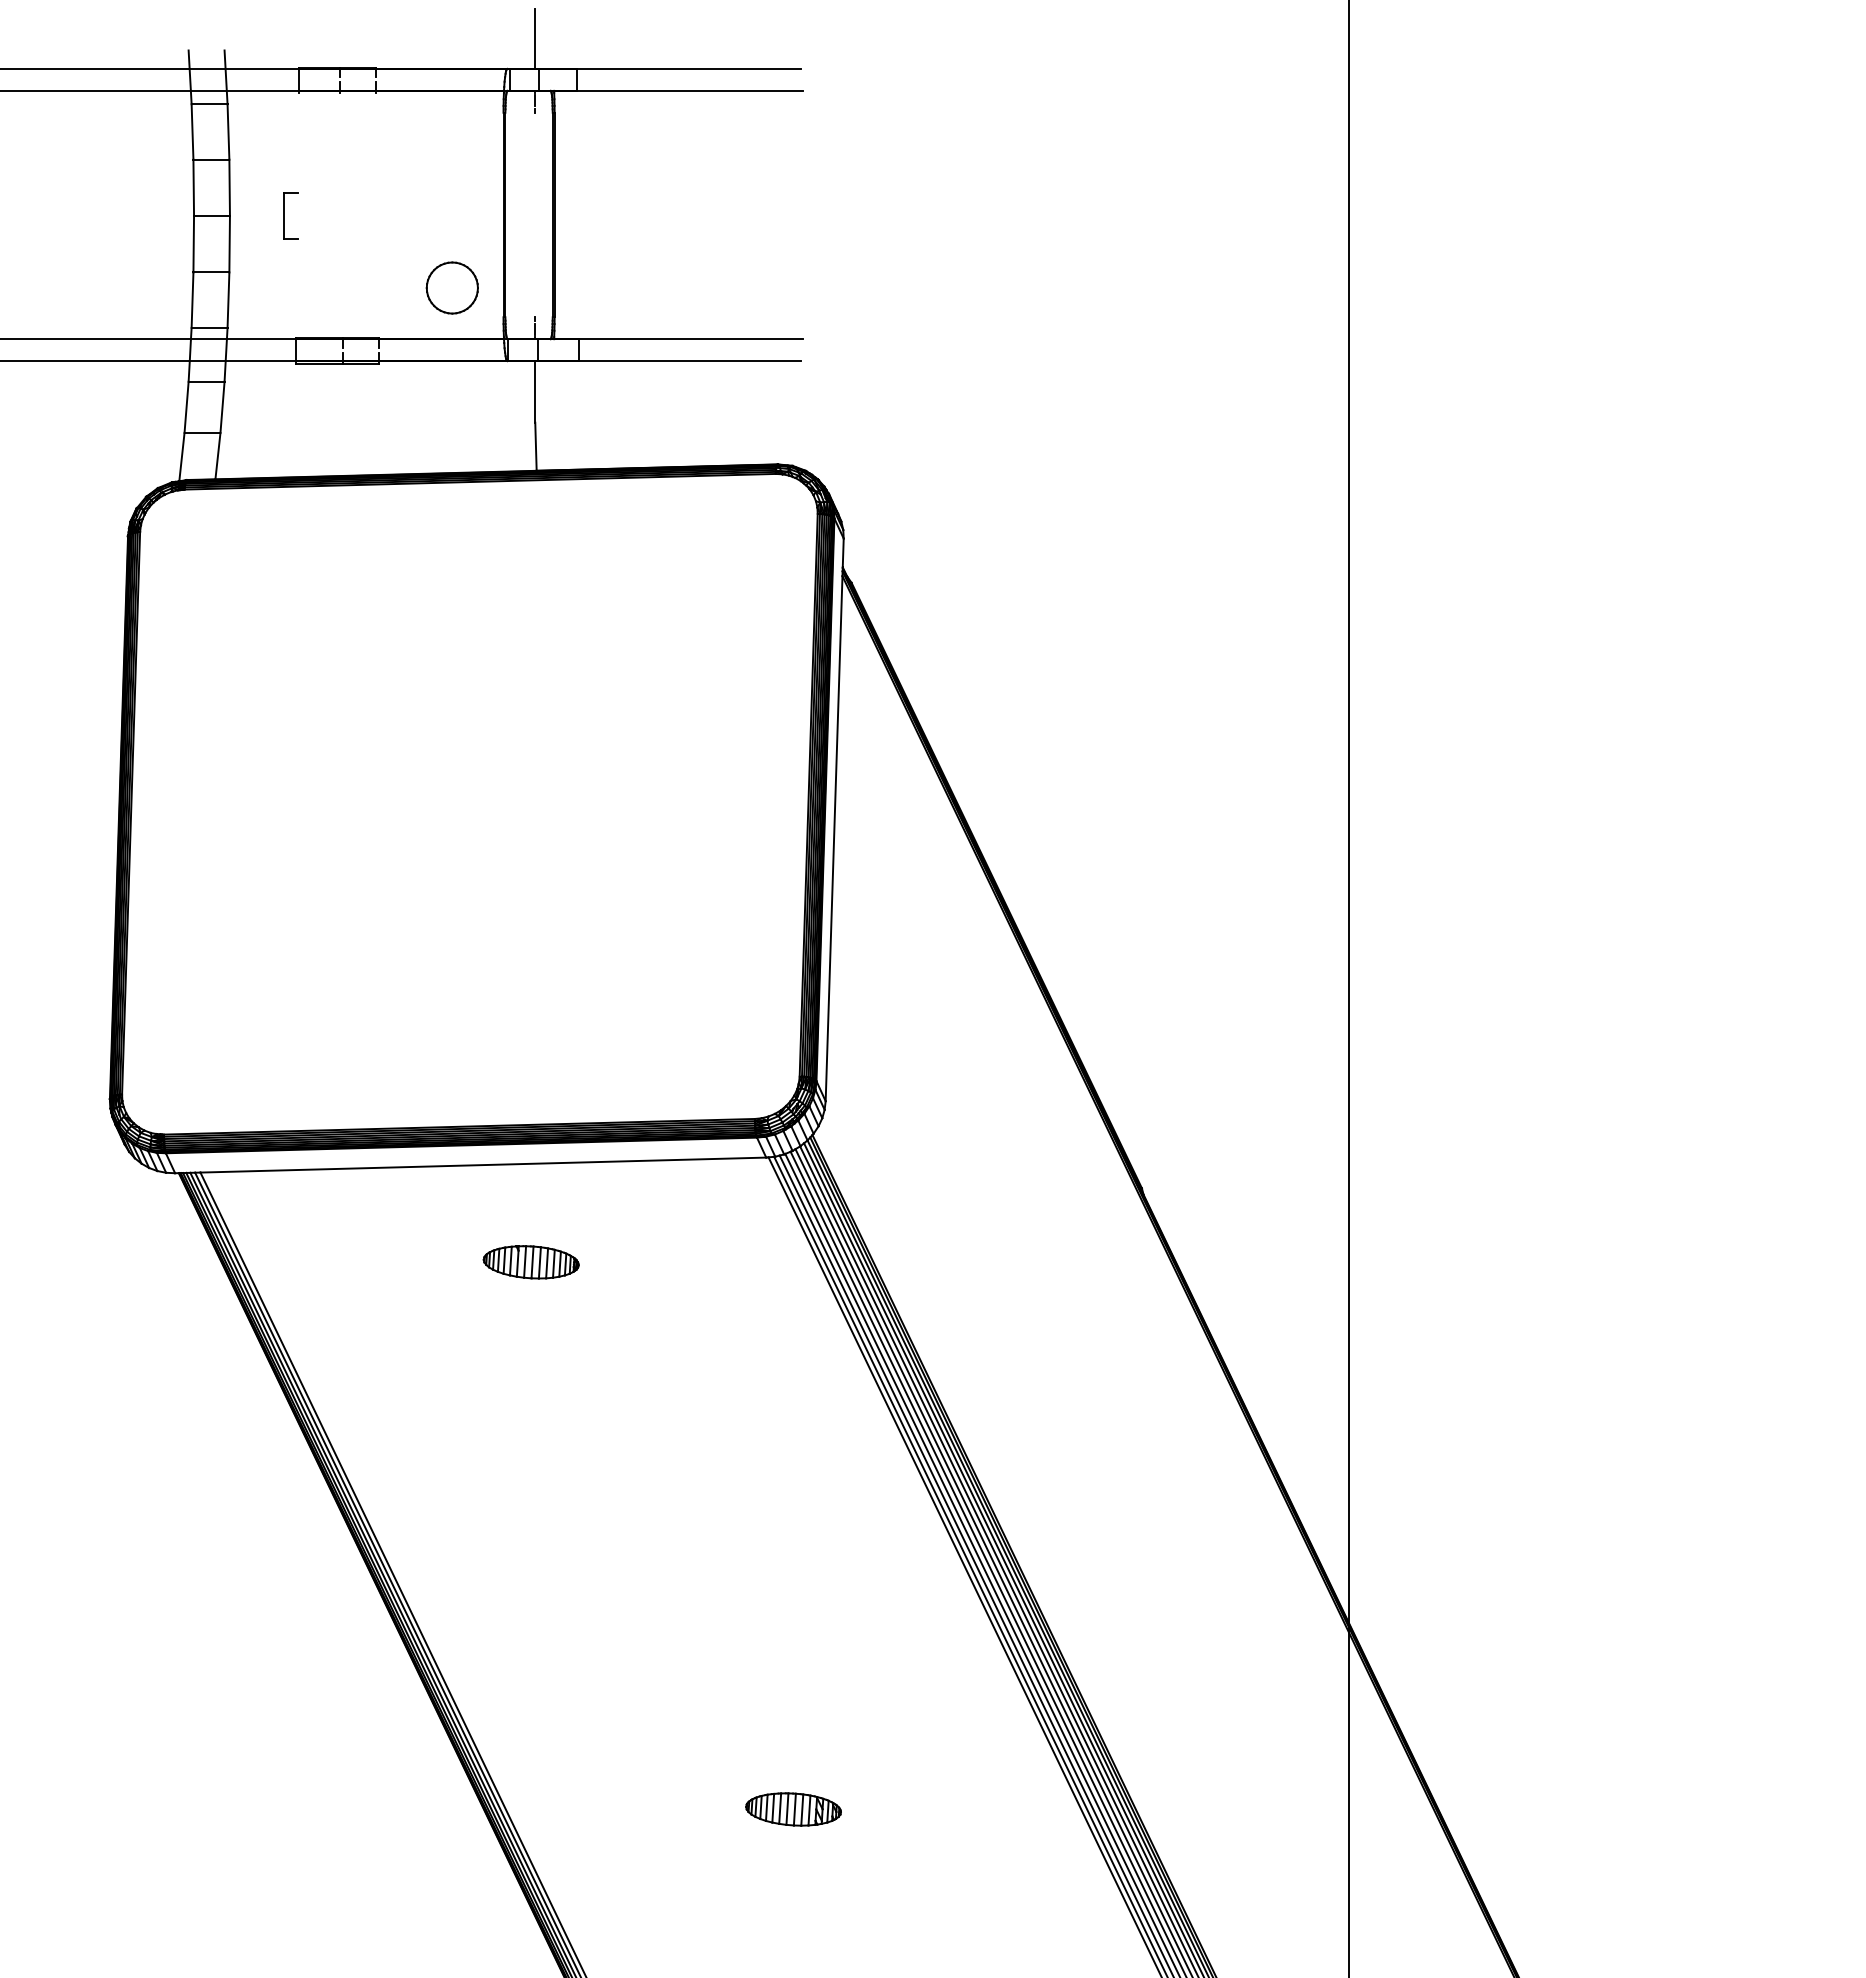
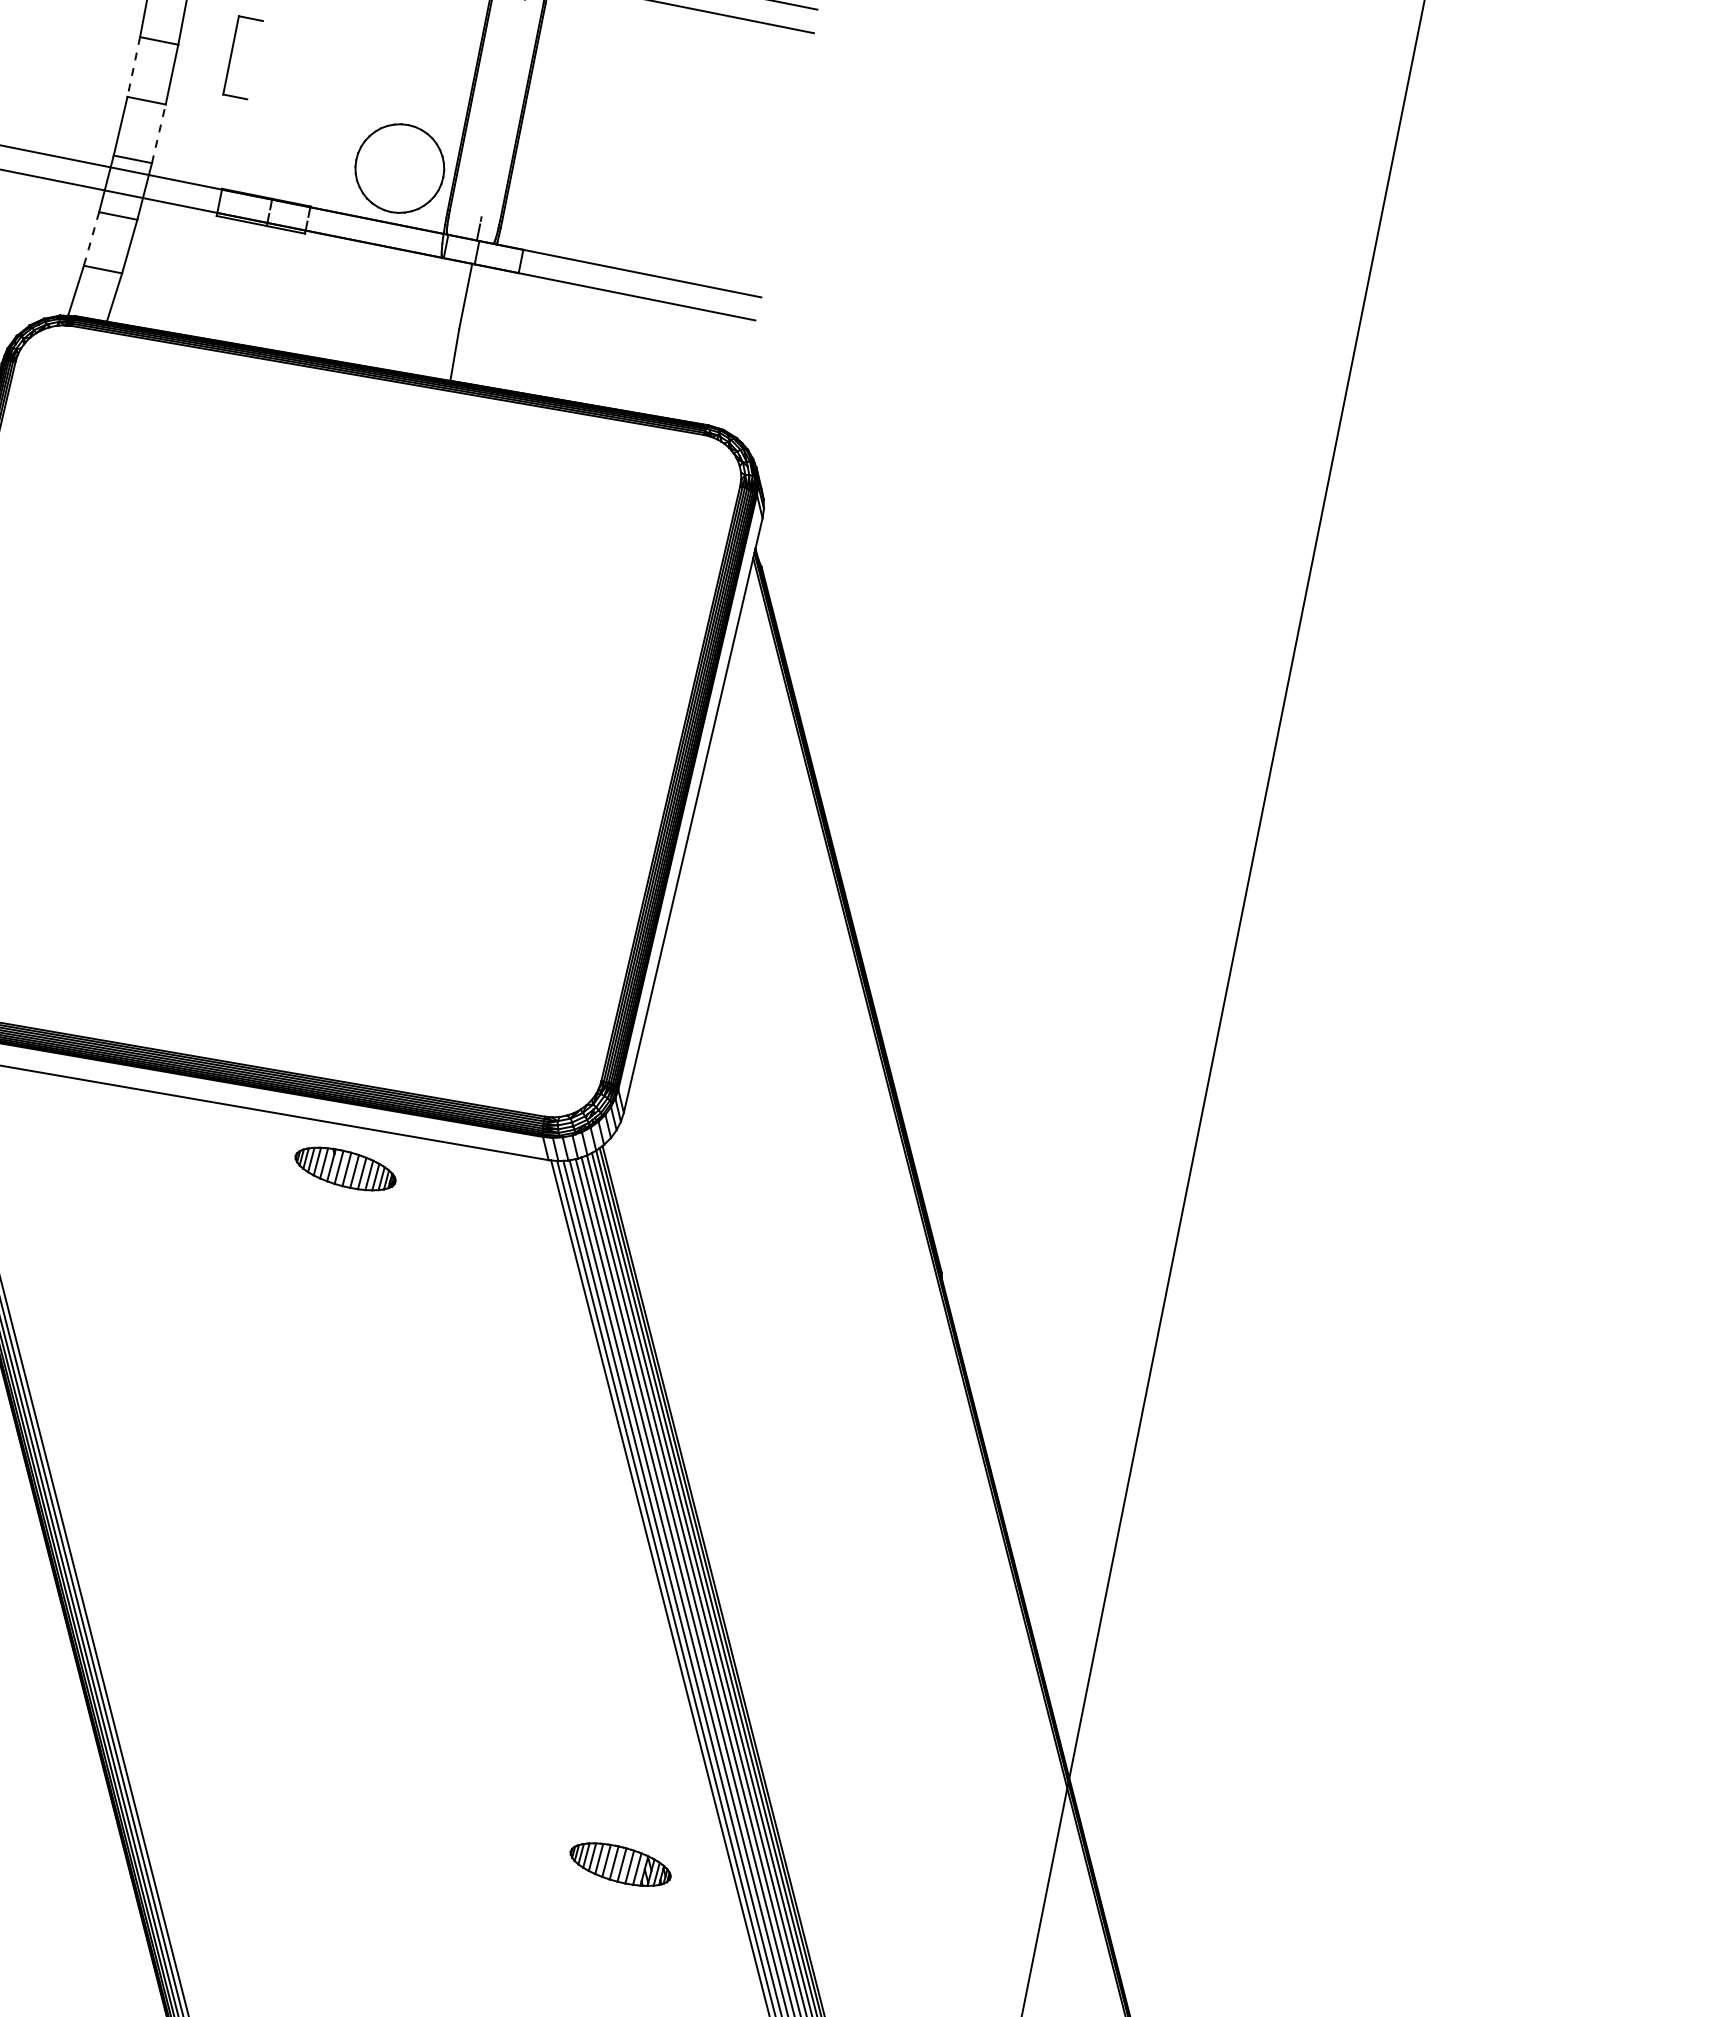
part: (290, 215) -> (242, 56), size x1.6
line: (193, 244) -> (133, 67), solid -> dashed
part: (451, 287) -> (398, 167), size x1.6
line: (228, 300) -> (158, 134), solid -> dashed
line: (186, 407) -> (91, 239), solid -> dashed
part: (530, 1262) -> (344, 1169), moved
part: (793, 1809) -> (620, 1864), moved

